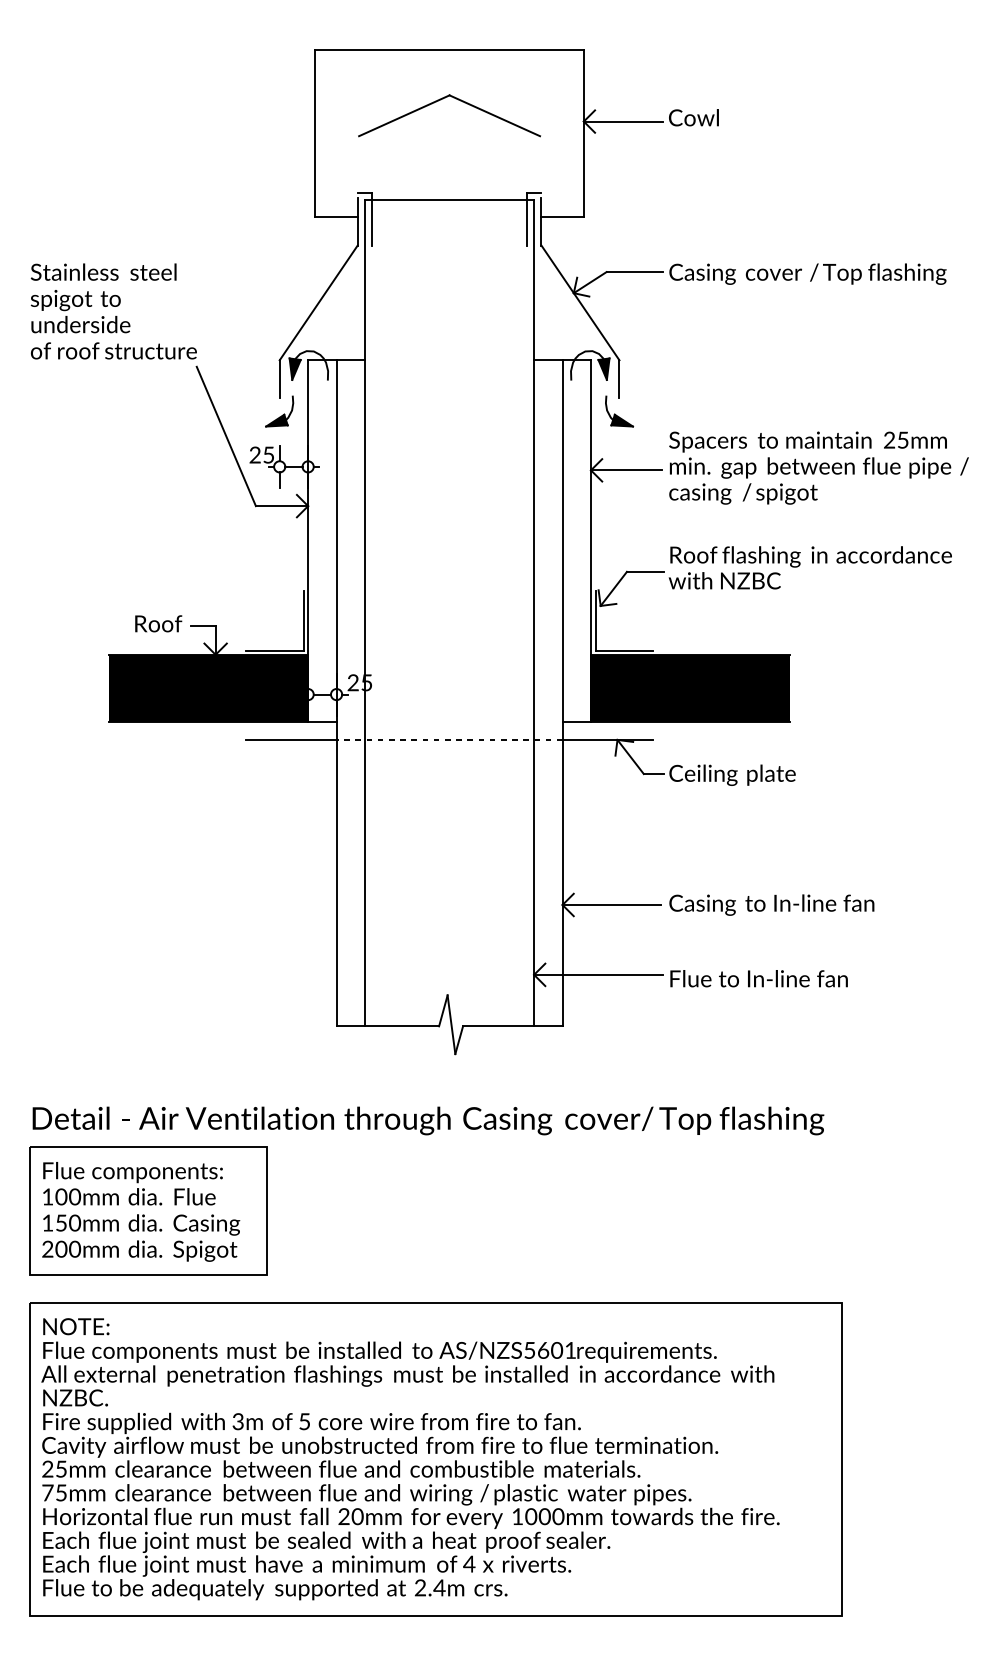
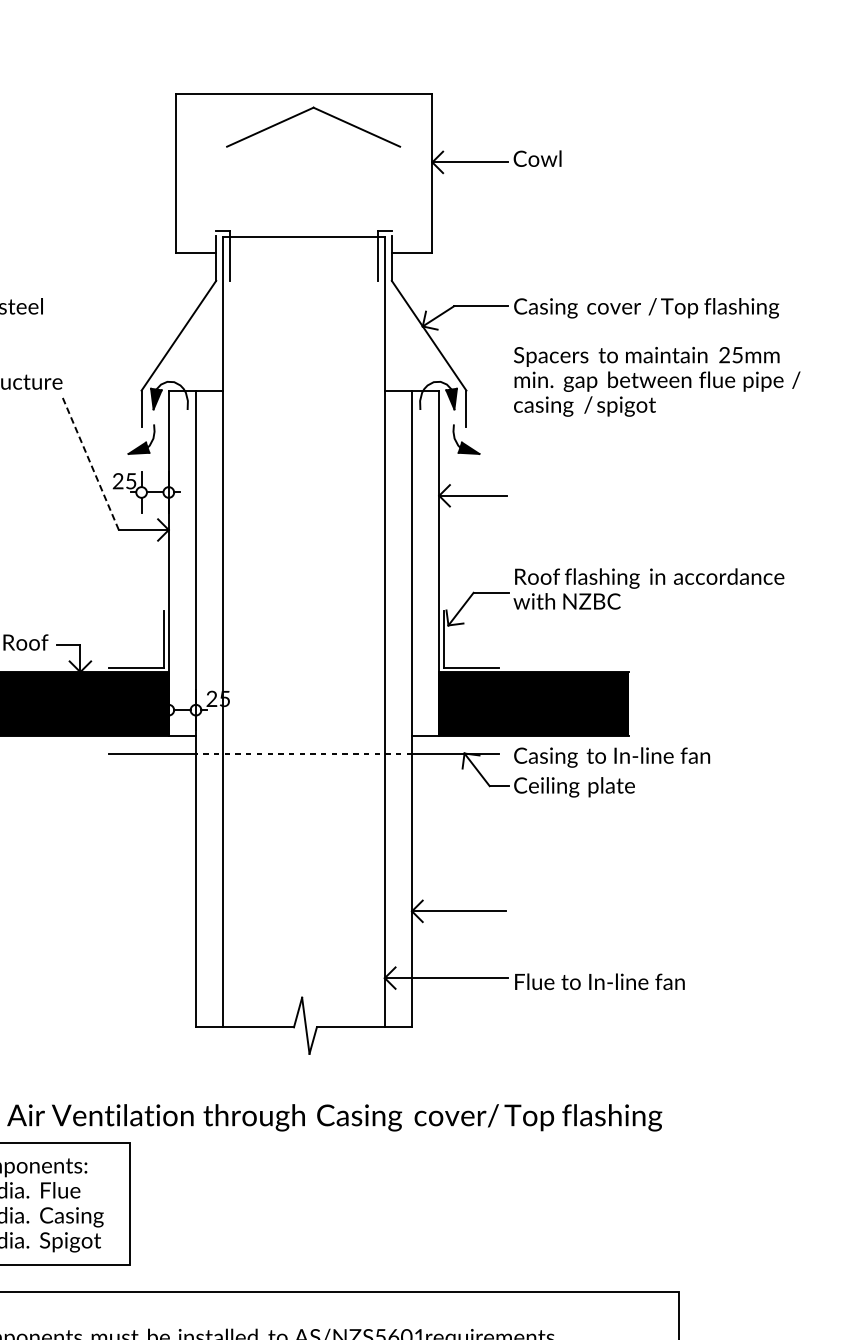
part: (443, 99) -> (307, 111), moved
line: (226, 436) -> (90, 463), solid -> dashed
text: (818, 467) -> (656, 381), moved
text: (771, 904) -> (611, 756), moved

